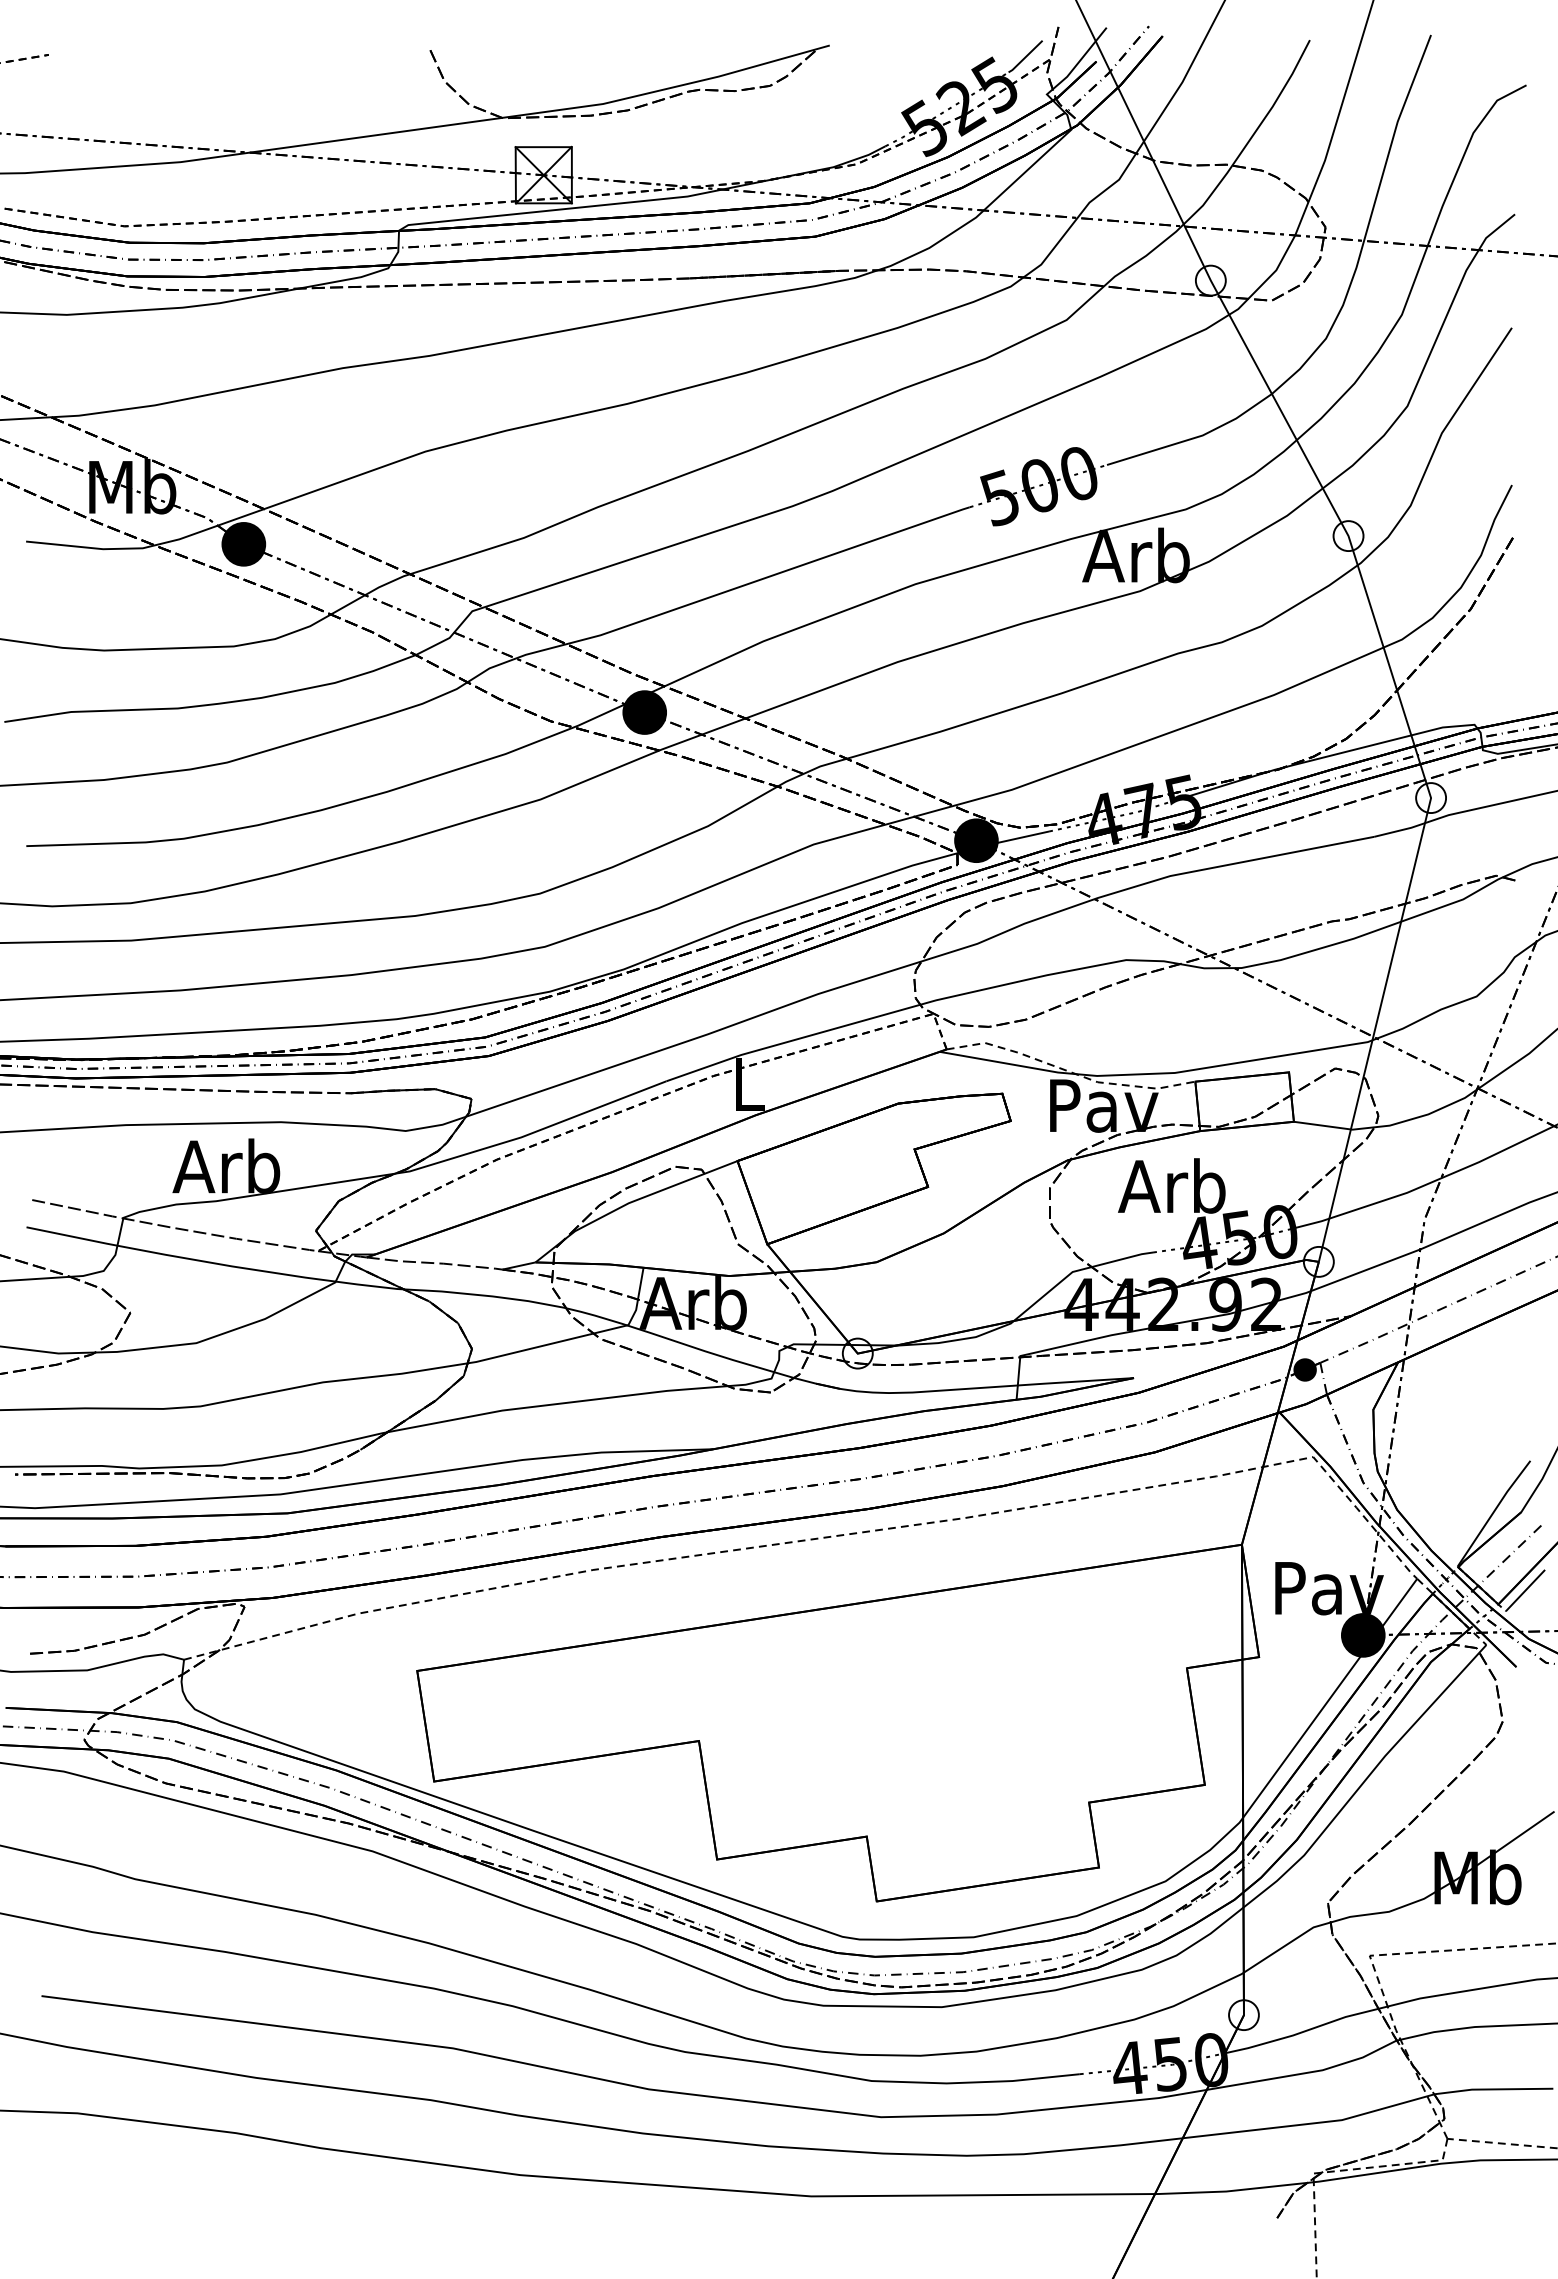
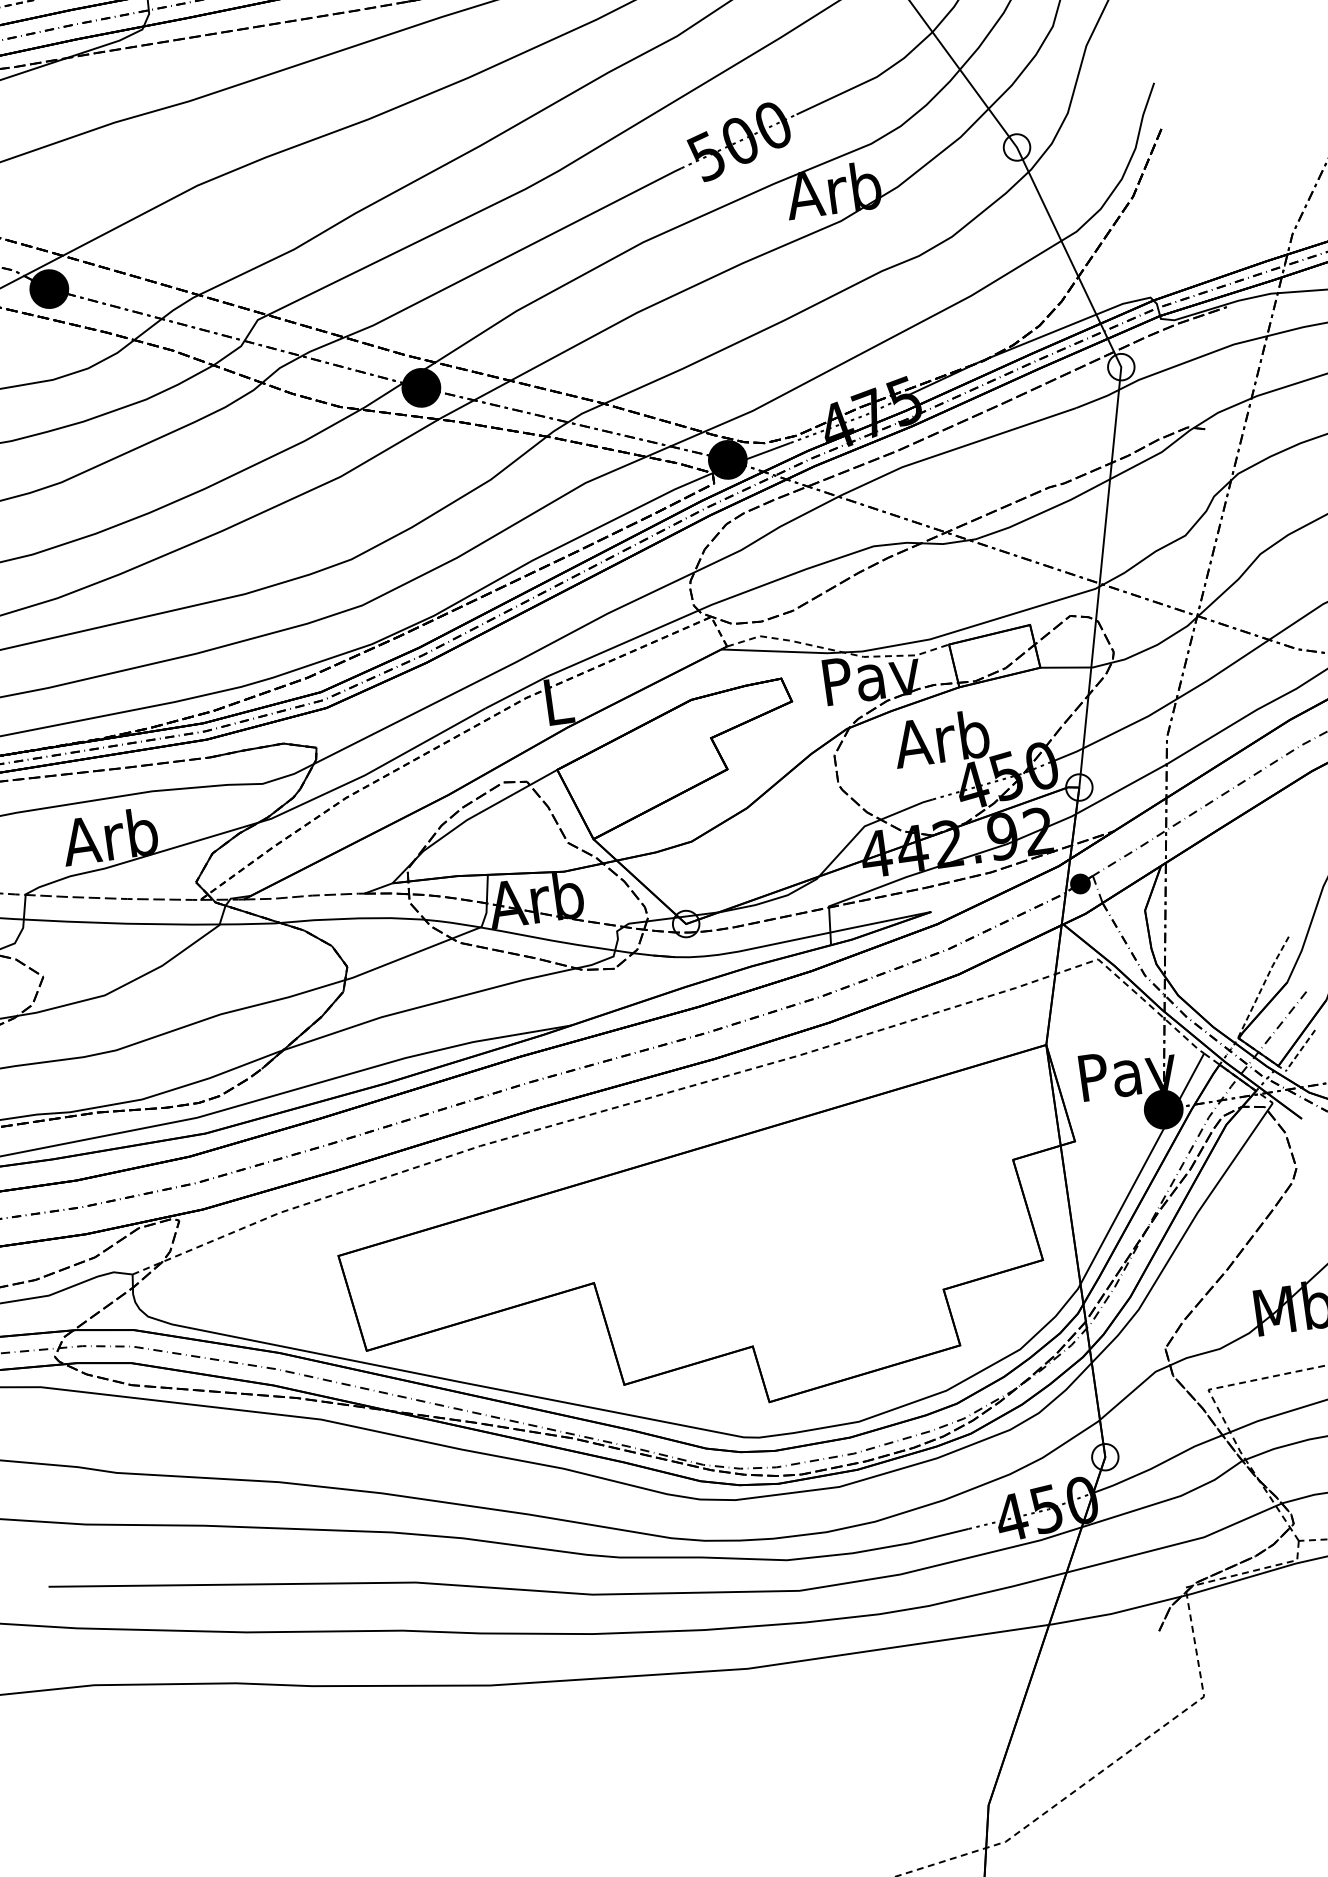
line: (1493, 1512) -> (1262, 986), solid -> dashed
line: (1525, 1590) -> (1300, 1050), solid -> dashed

